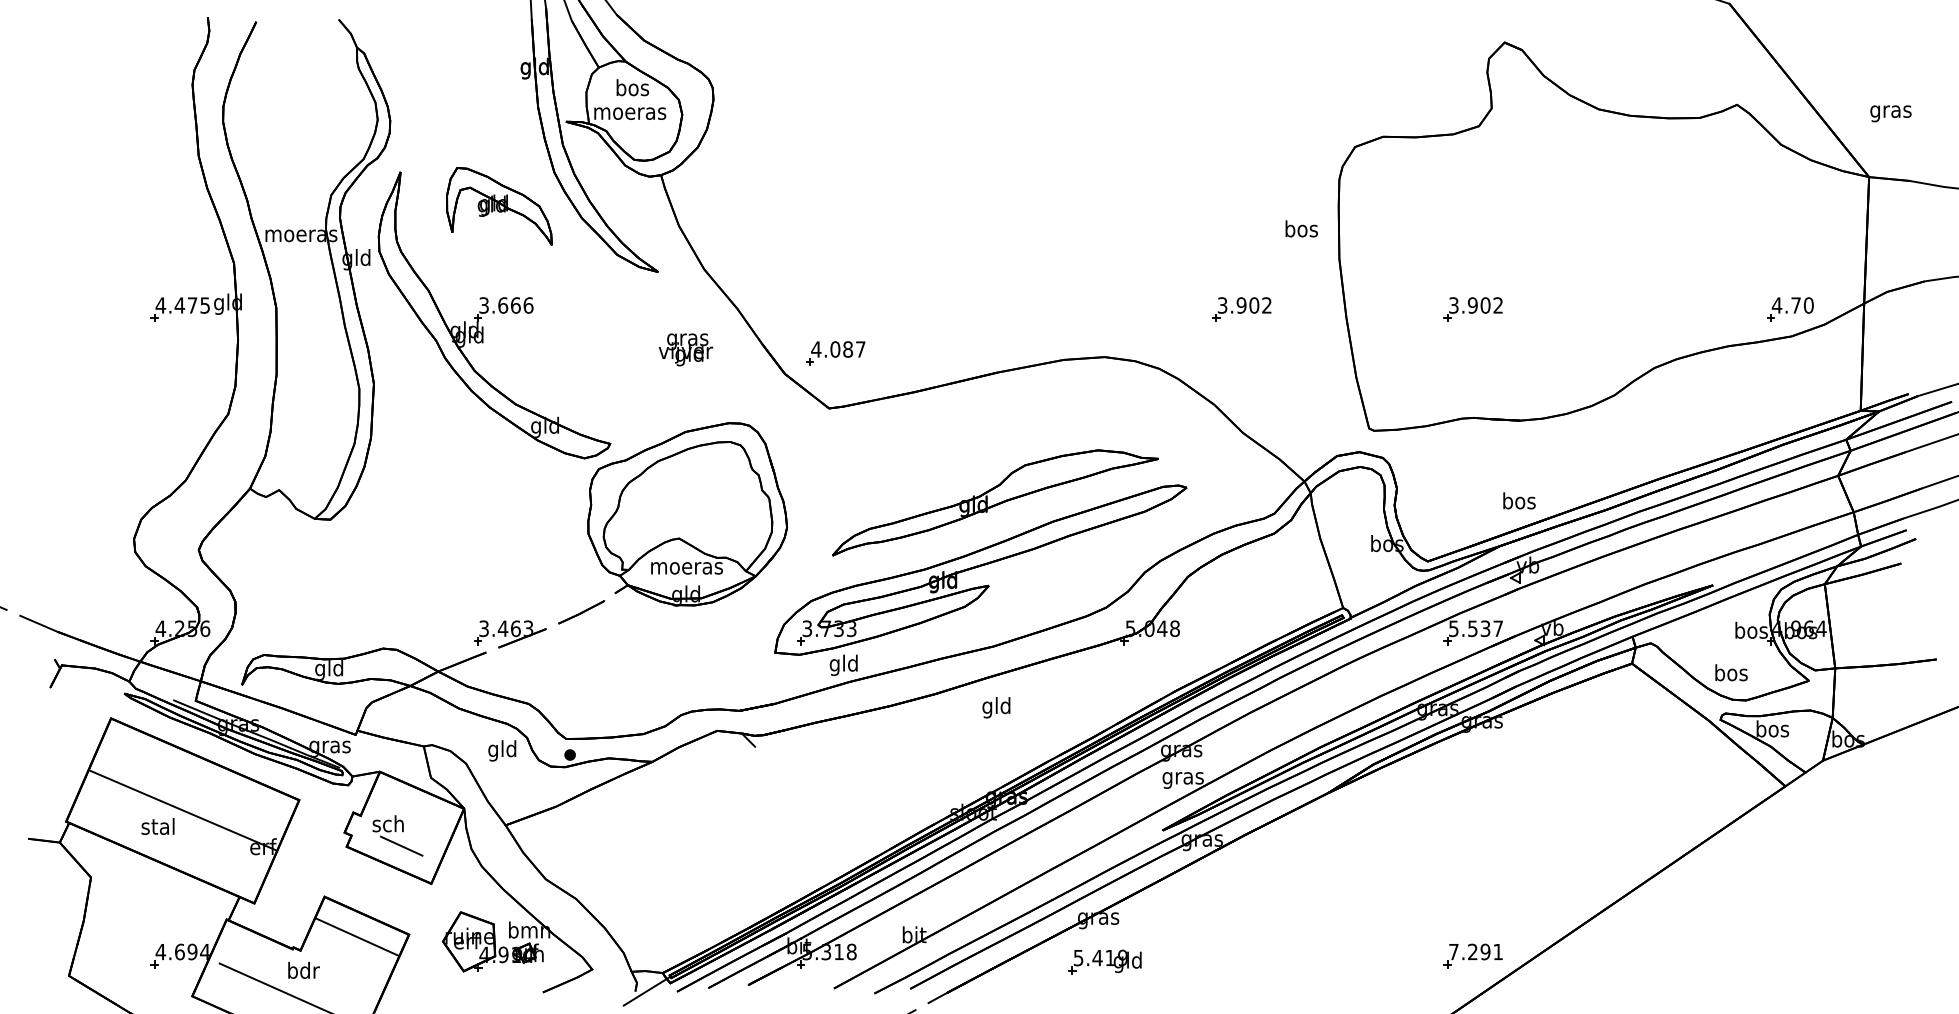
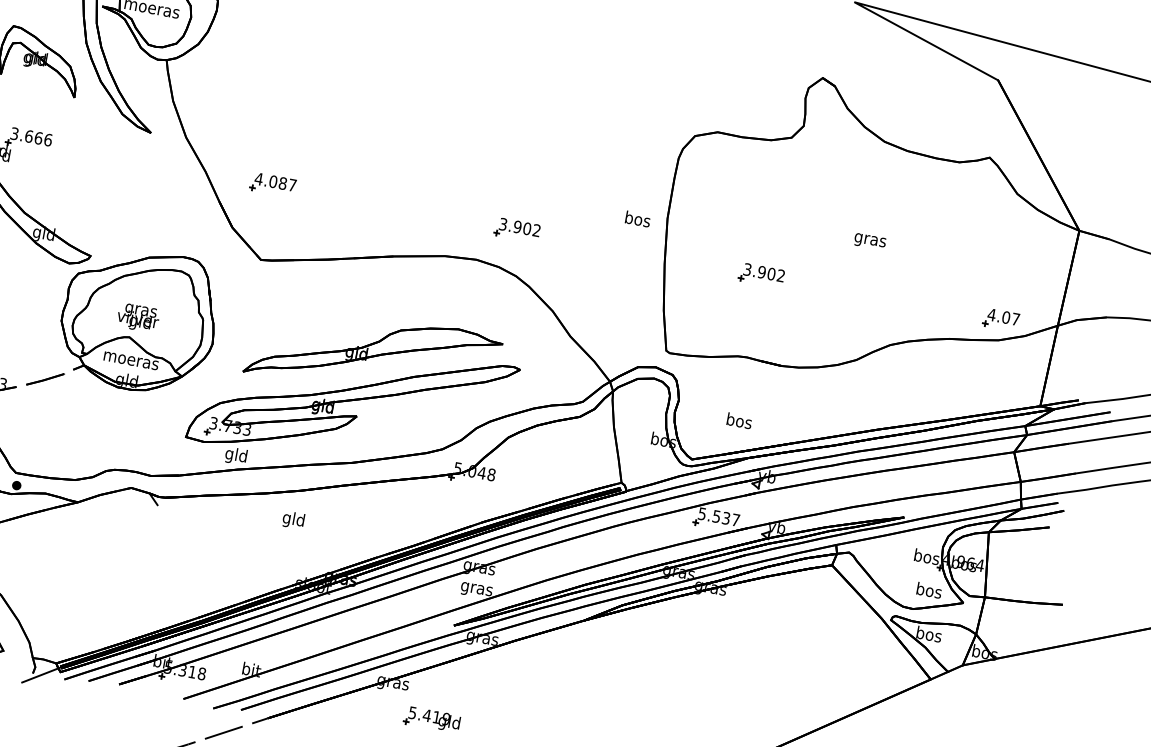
text: (1890, 113) -> (869, 241), moved
text: (1301, 228) -> (637, 218), moved
text: (1802, 305) -> (1011, 318), 4.70 -> 4.07
part: (1241, 309) -> (516, 230), moved
text: (685, 349) -> (138, 317), moved
part: (835, 353) -> (272, 184), moved
text: (1519, 500) -> (739, 420), moved
text: (1731, 672) -> (929, 590), moved
text: (996, 707) -> (293, 520), moved
part: (1104, 961) -> (431, 719), moved

